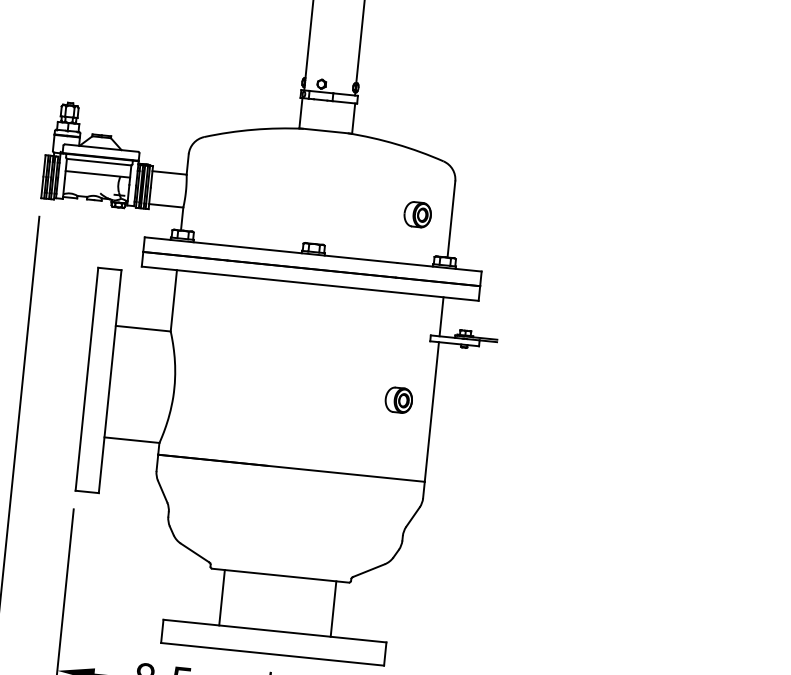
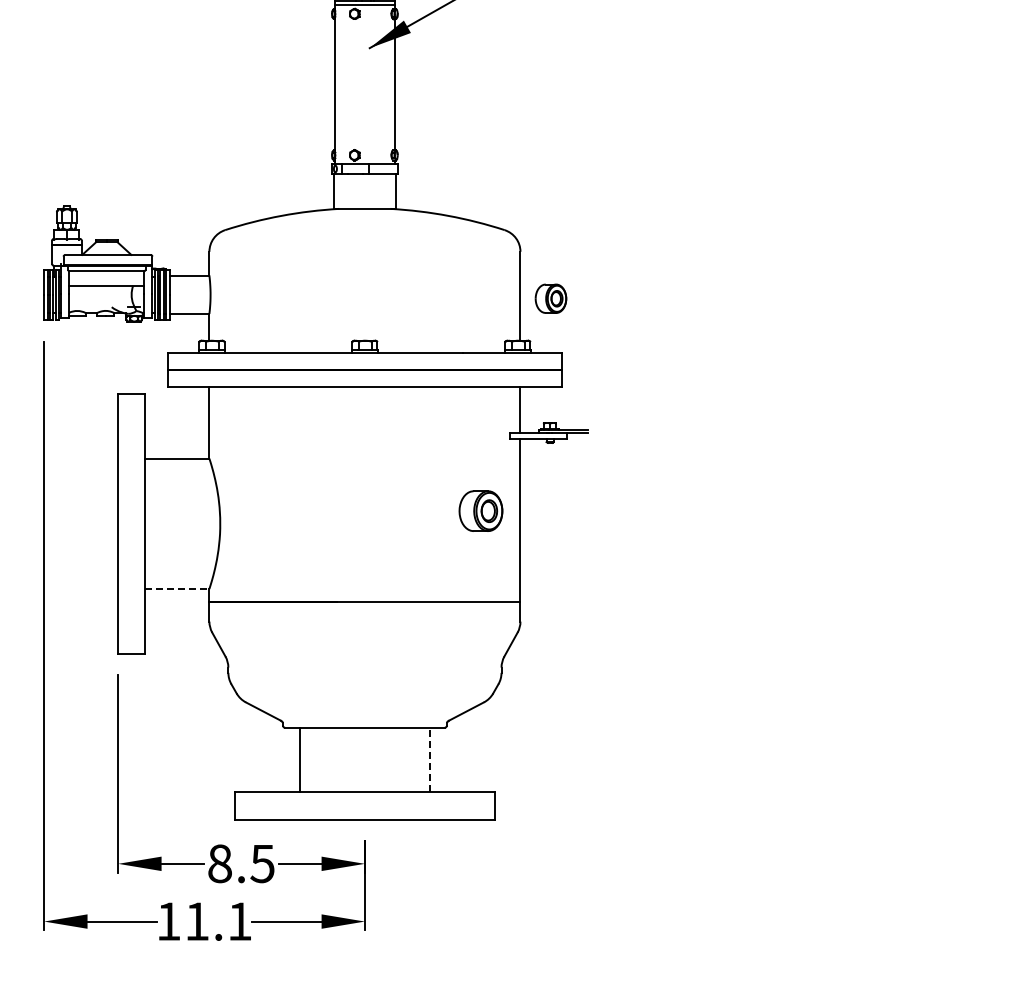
part: (417, 214) -> (550, 298), moved
part: (398, 400) -> (480, 511), size x1.4
line: (132, 440) -> (177, 588), solid -> dashed
line: (333, 608) -> (429, 759), solid -> dashed

